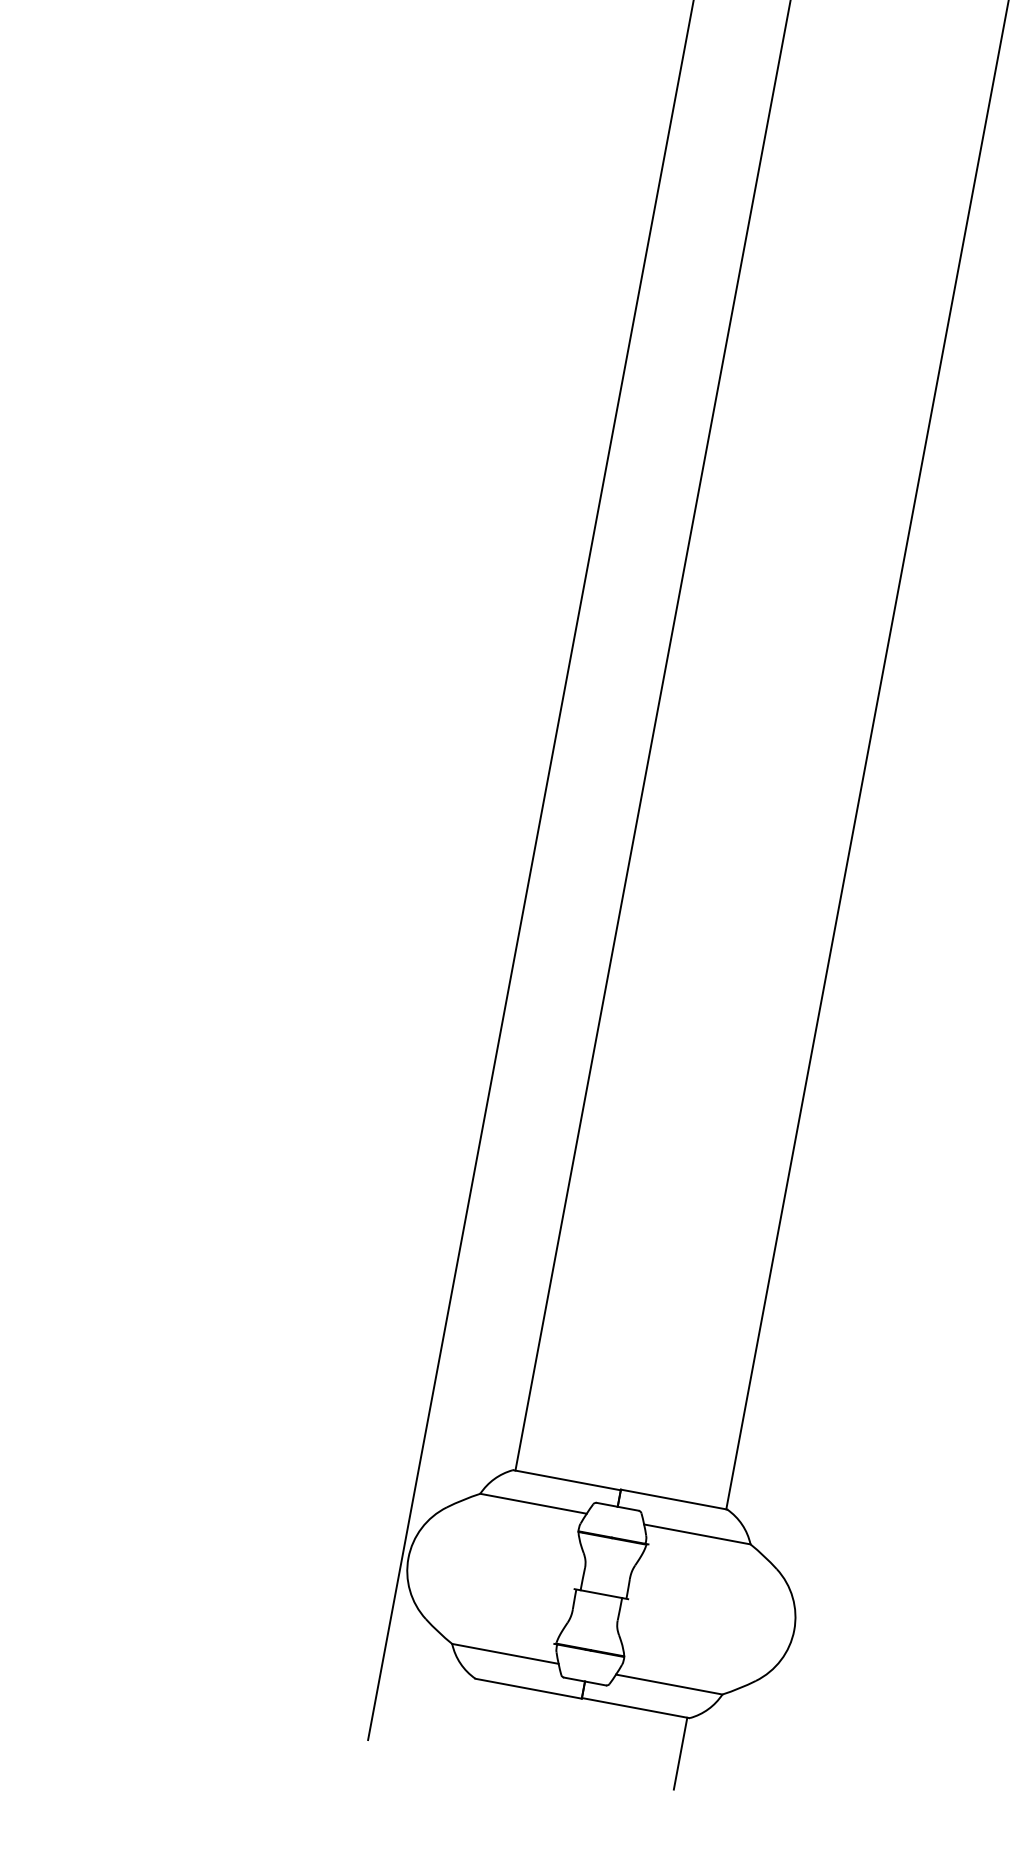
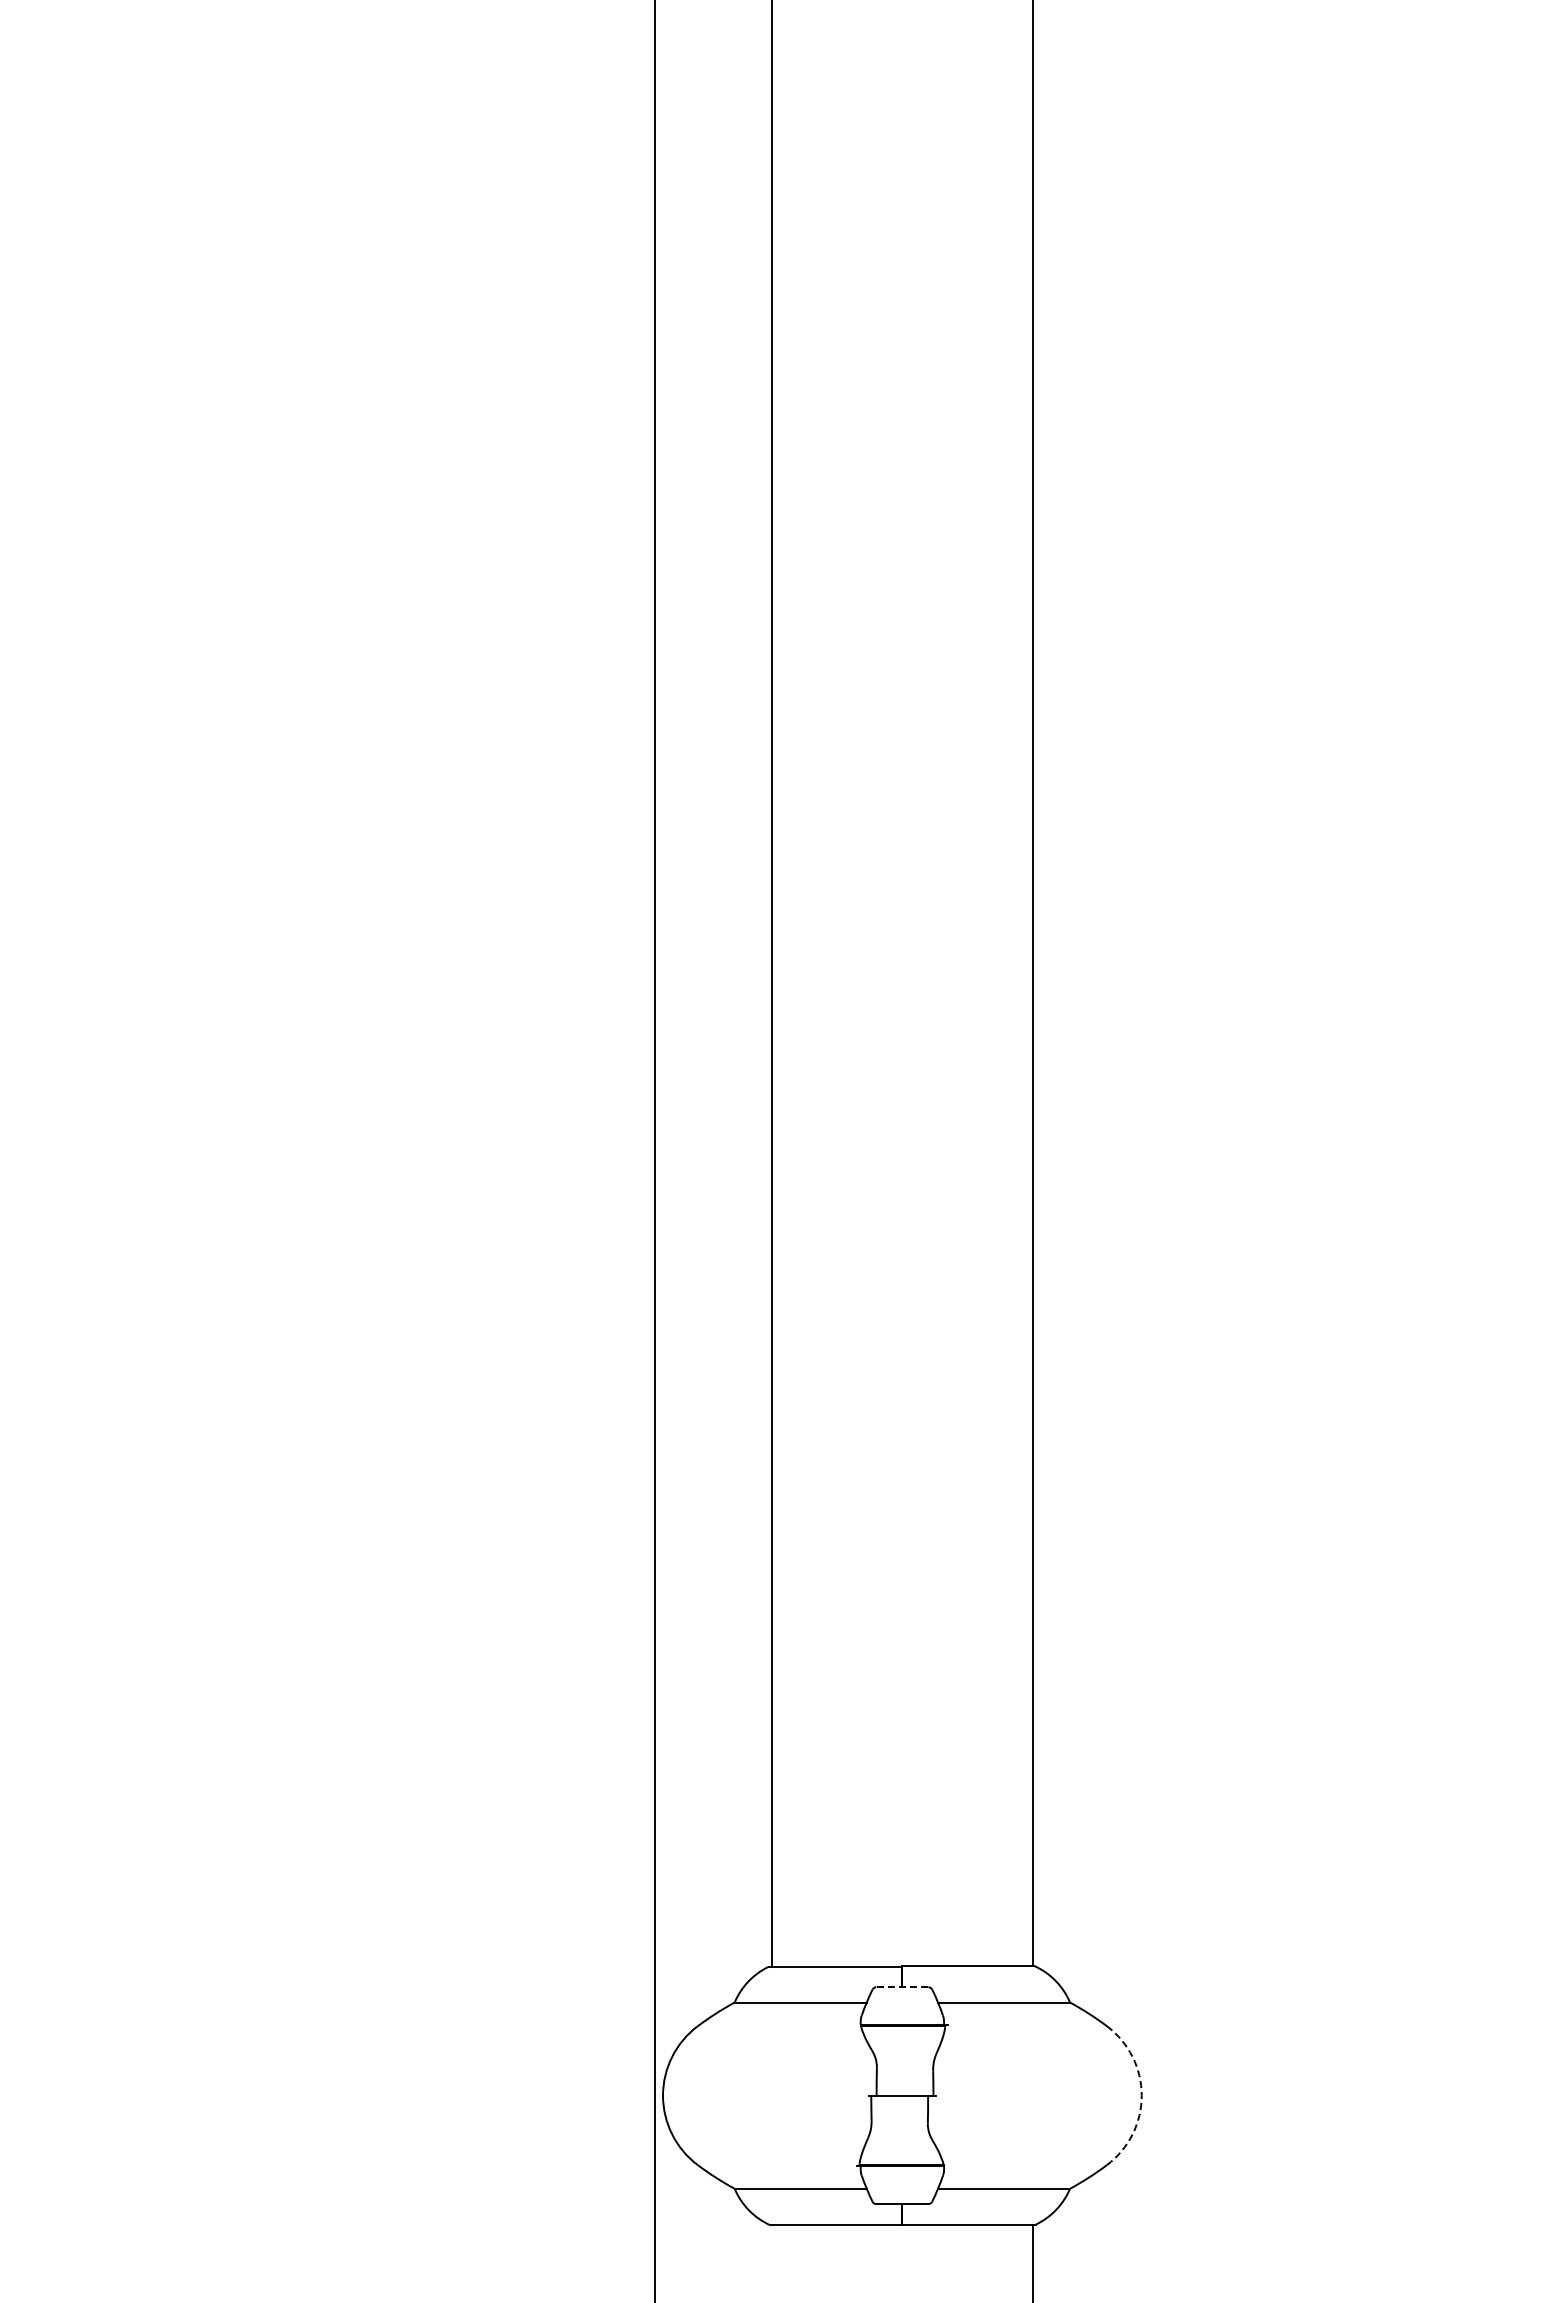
line: (616, 1506) -> (901, 1987), solid -> dashed
arc: (794, 1630) -> (1141, 2095), solid -> dashed

